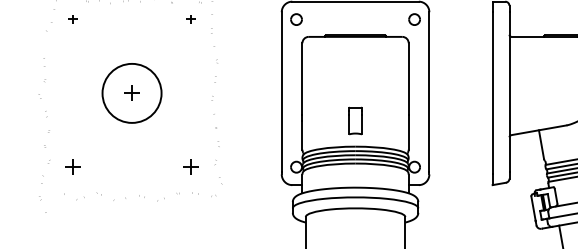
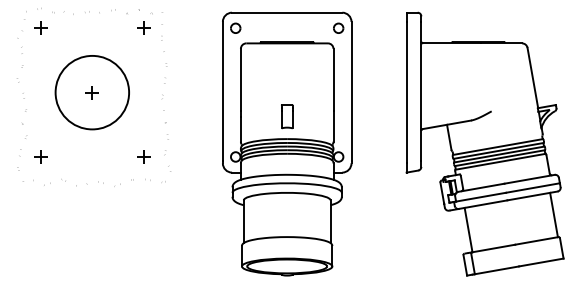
part: (72, 18) -> (40, 27), size x1.67
part: (190, 18) -> (143, 27), size x1.67
circle: (132, 93) -> (92, 92), size x1.43
part: (45, 135) -> (22, 114), moved

